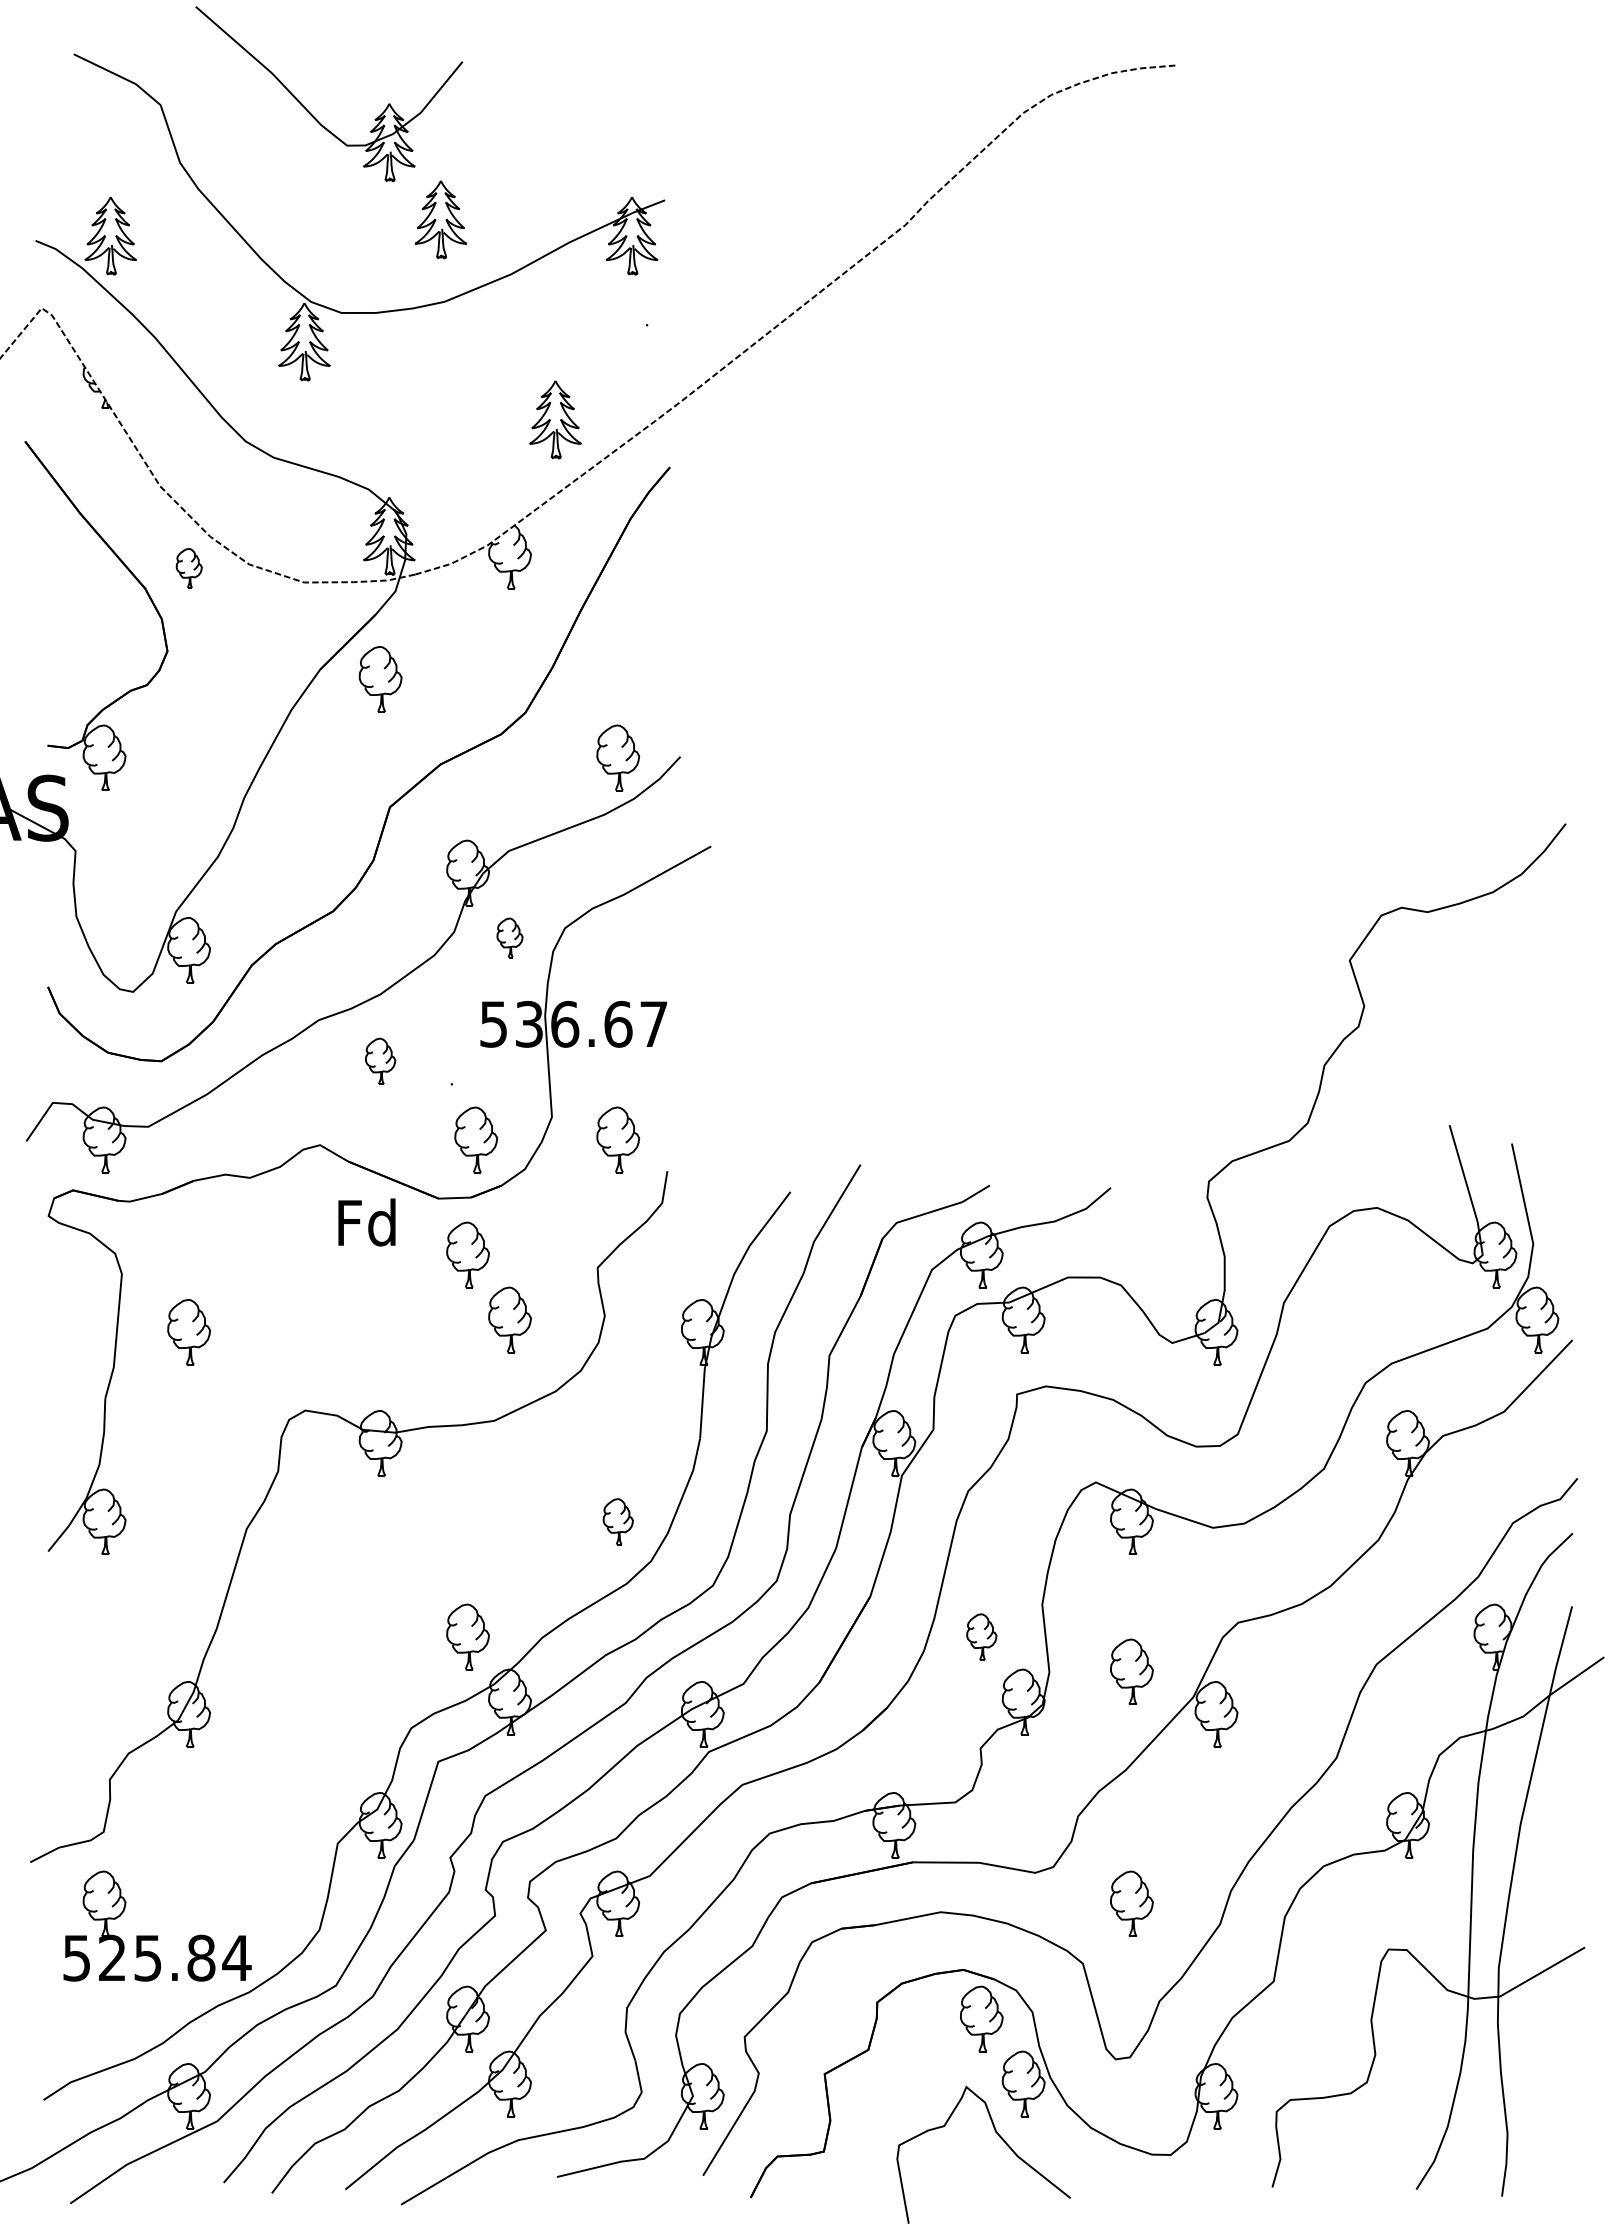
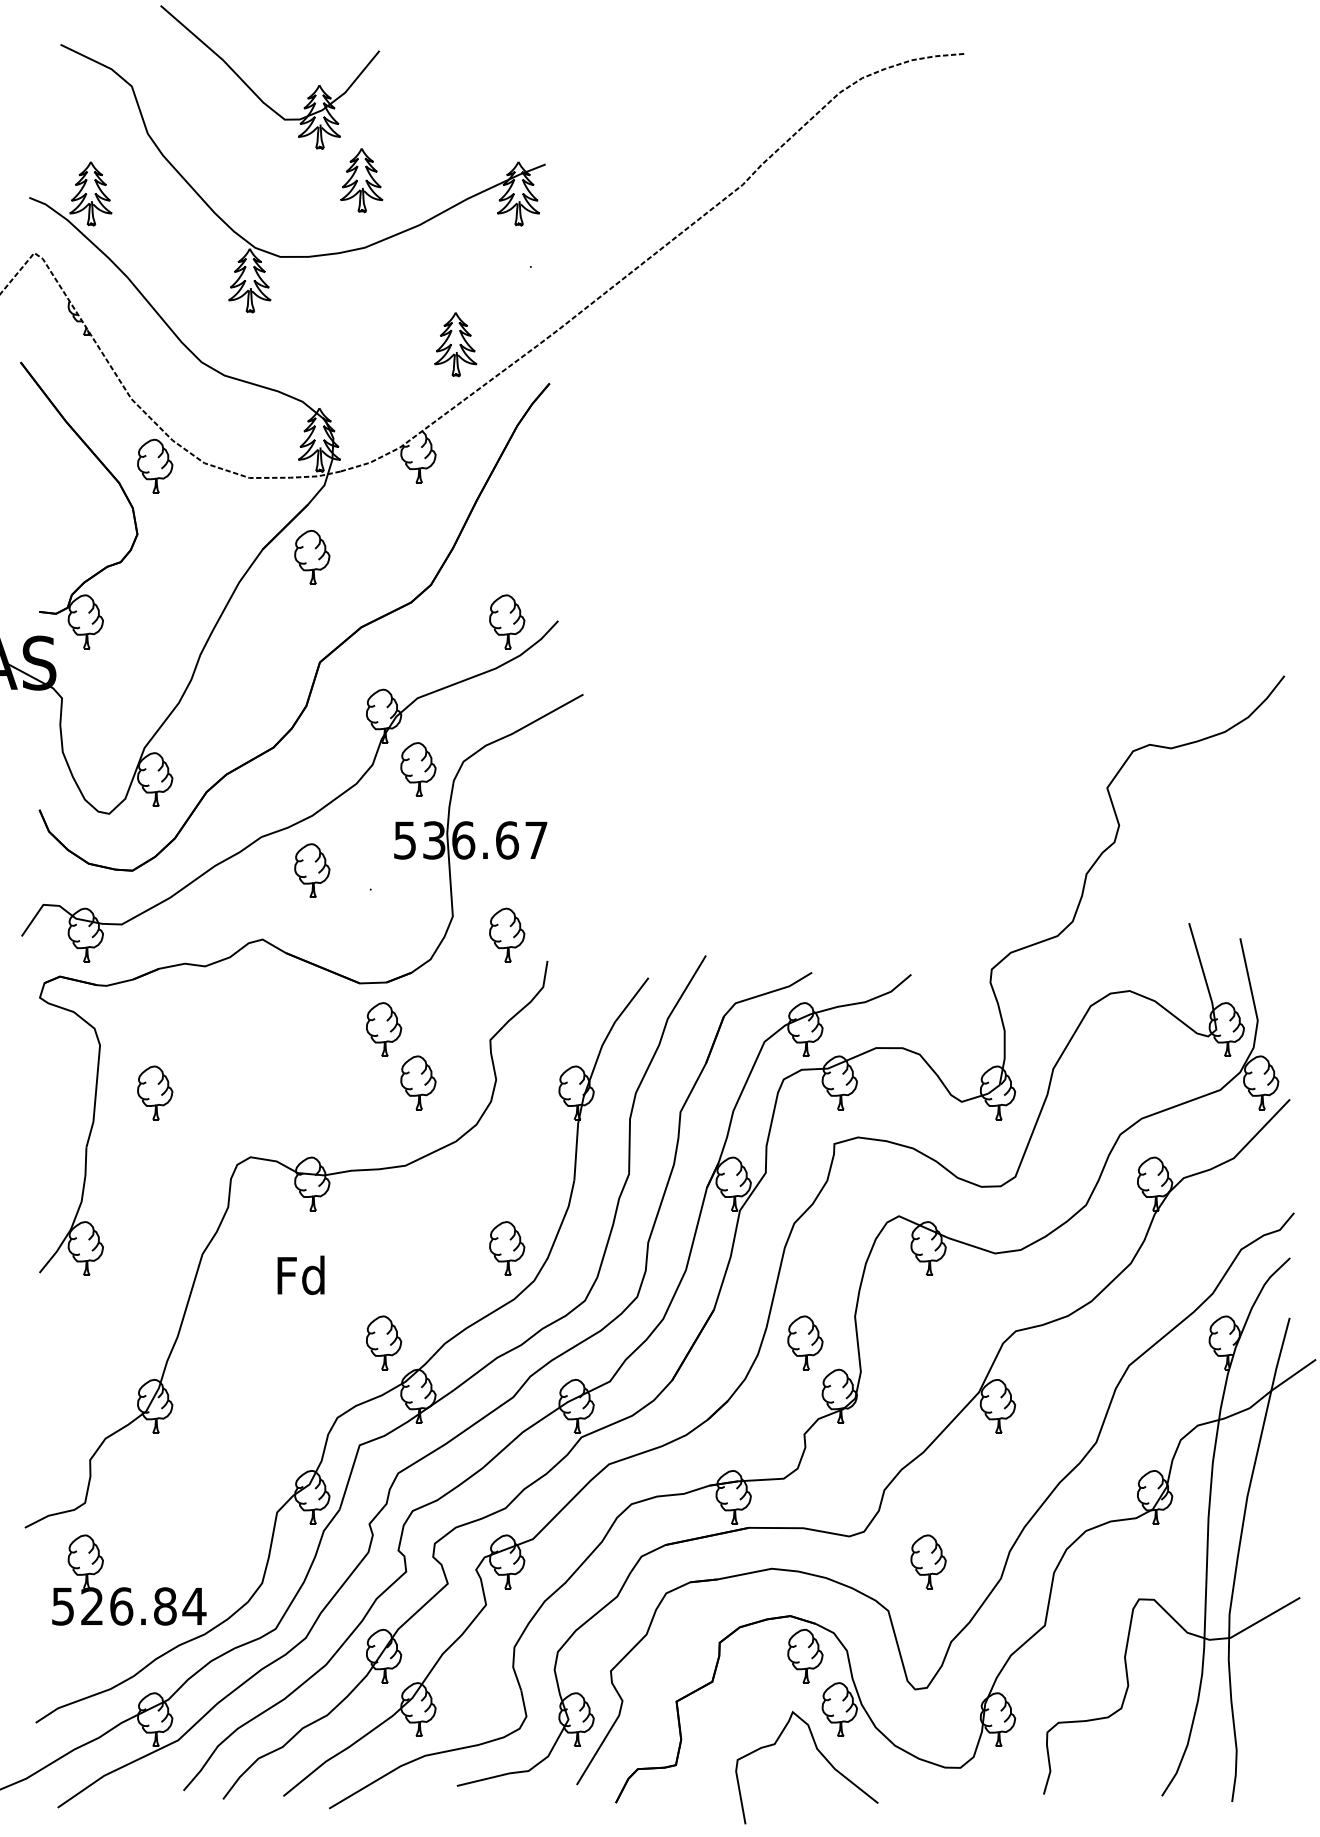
part: (189, 568) -> (155, 466), size x1.67
part: (509, 937) -> (418, 769), size x1.67
part: (380, 1061) -> (312, 870), size x1.43
part: (476, 1139) -> (390, 934), removed
text: (366, 1222) -> (300, 1275), moved
part: (618, 1521) -> (507, 1248), size x1.43
part: (981, 1636) -> (805, 1342), size x1.43
part: (1131, 1671) -> (928, 1371), removed
text: (148, 1957) -> (121, 1605), 525.84 -> 526.84

